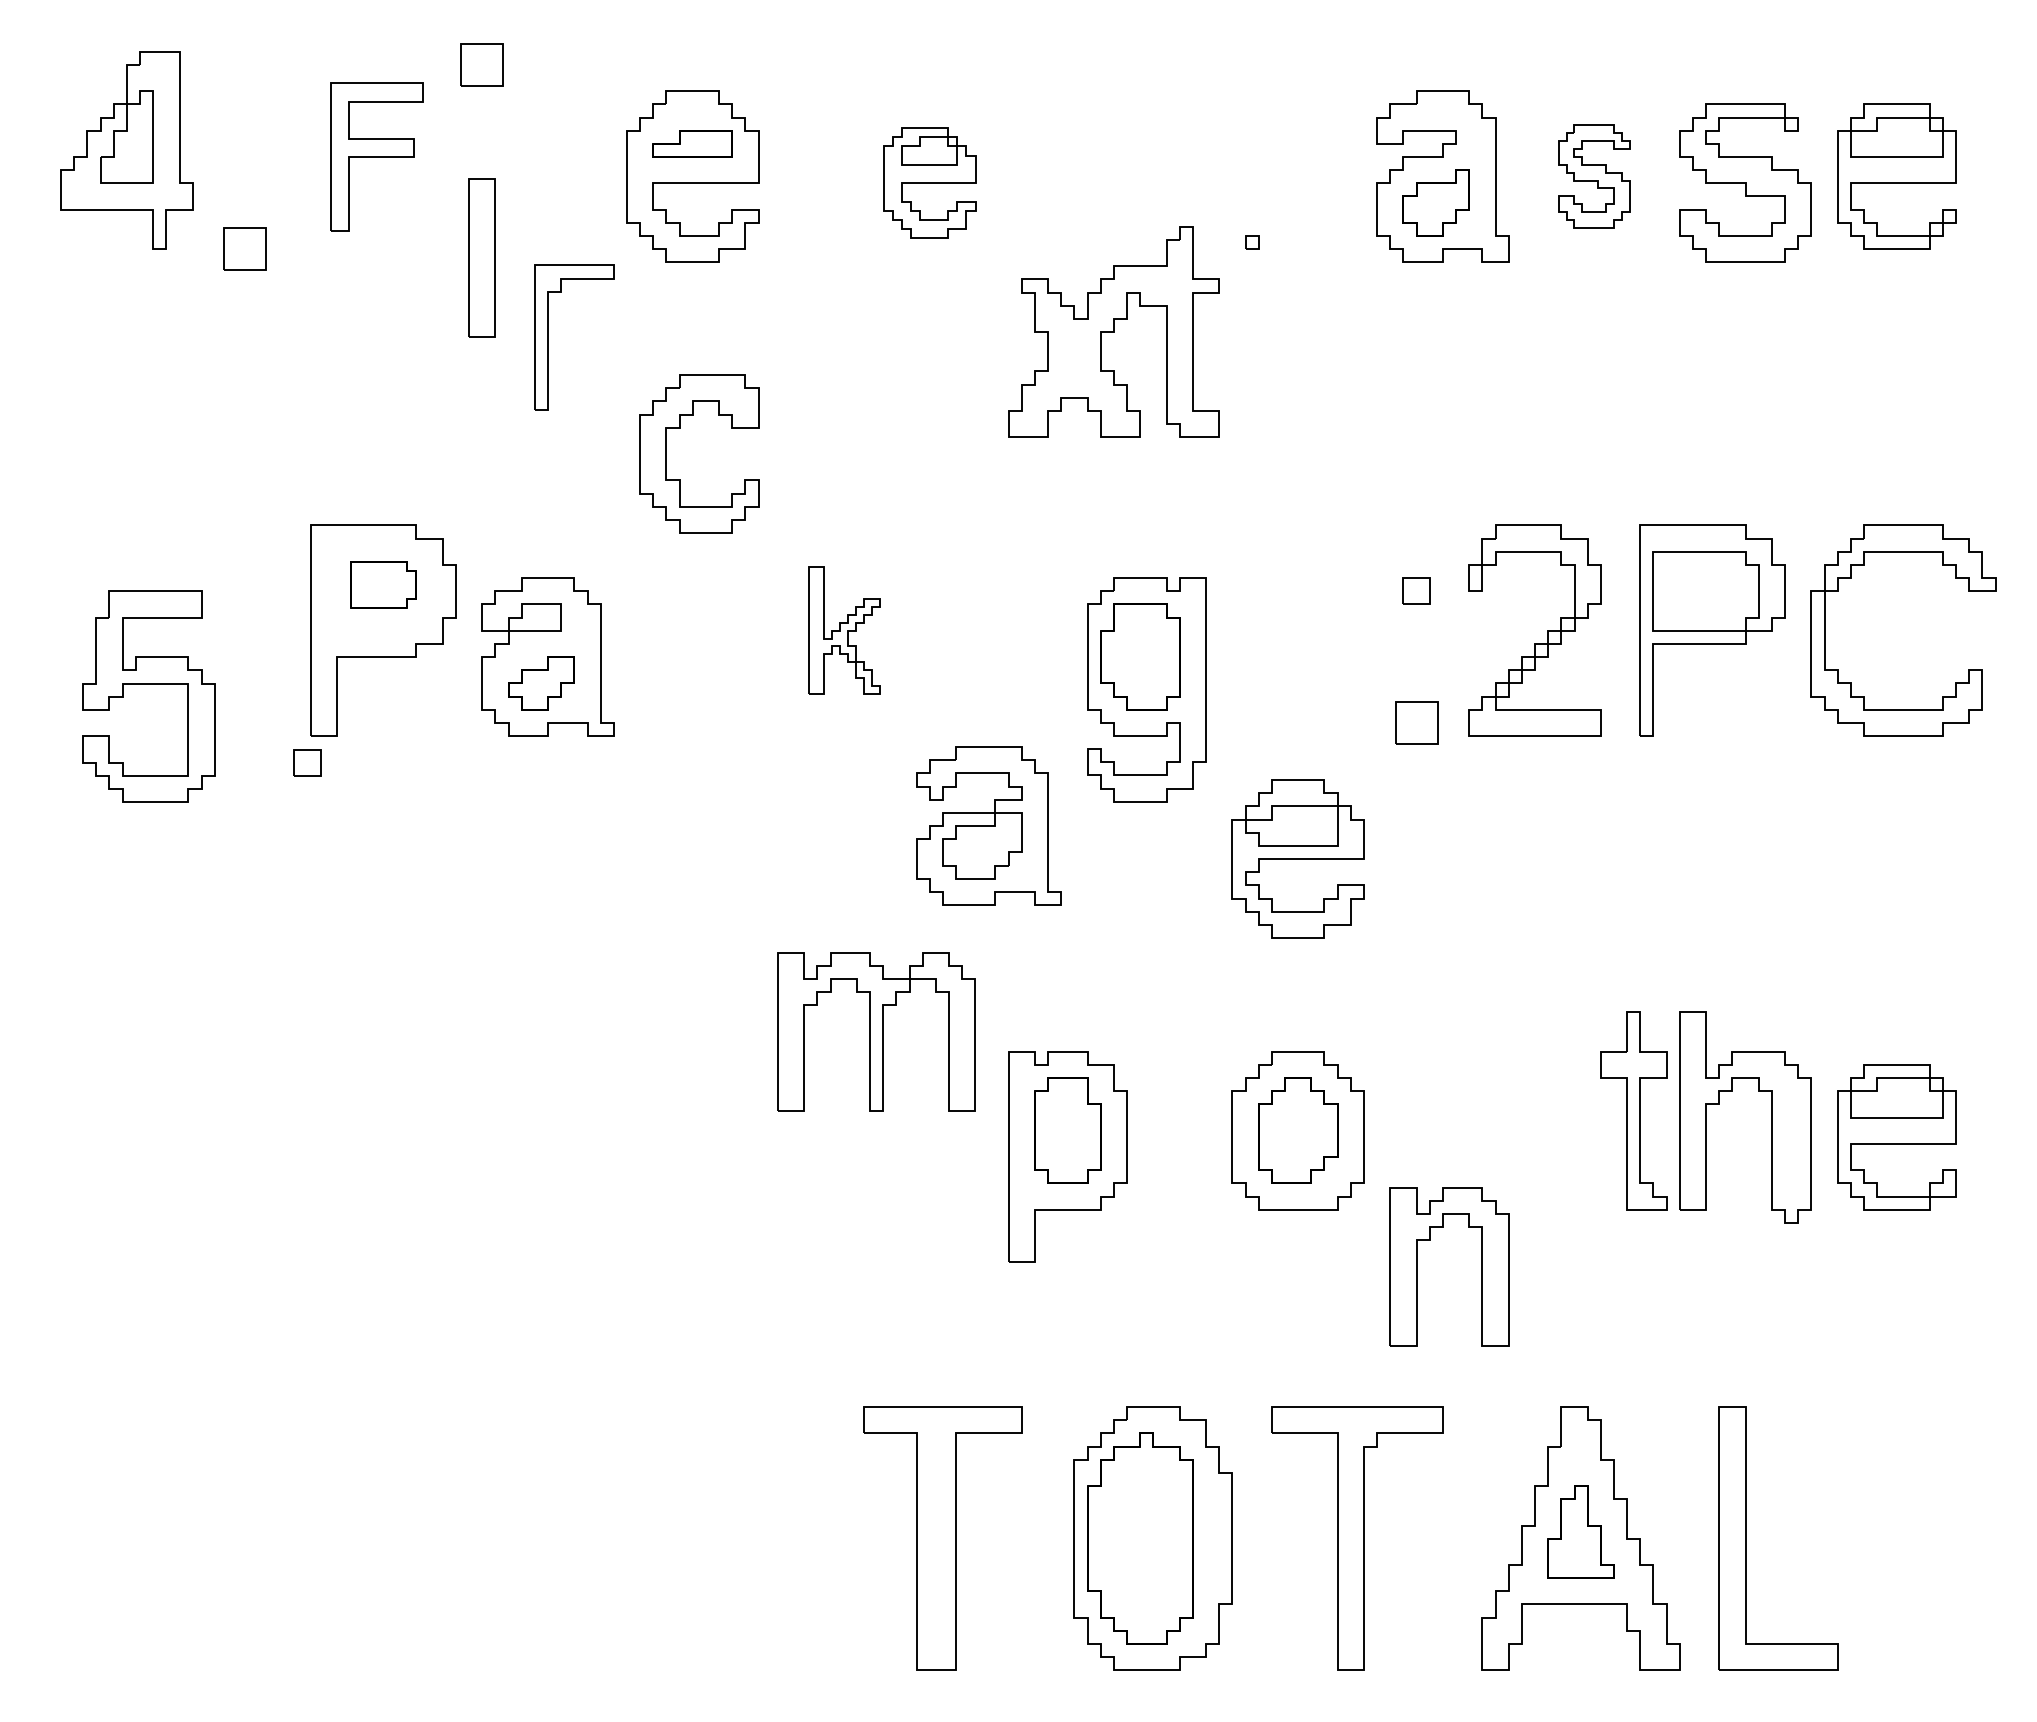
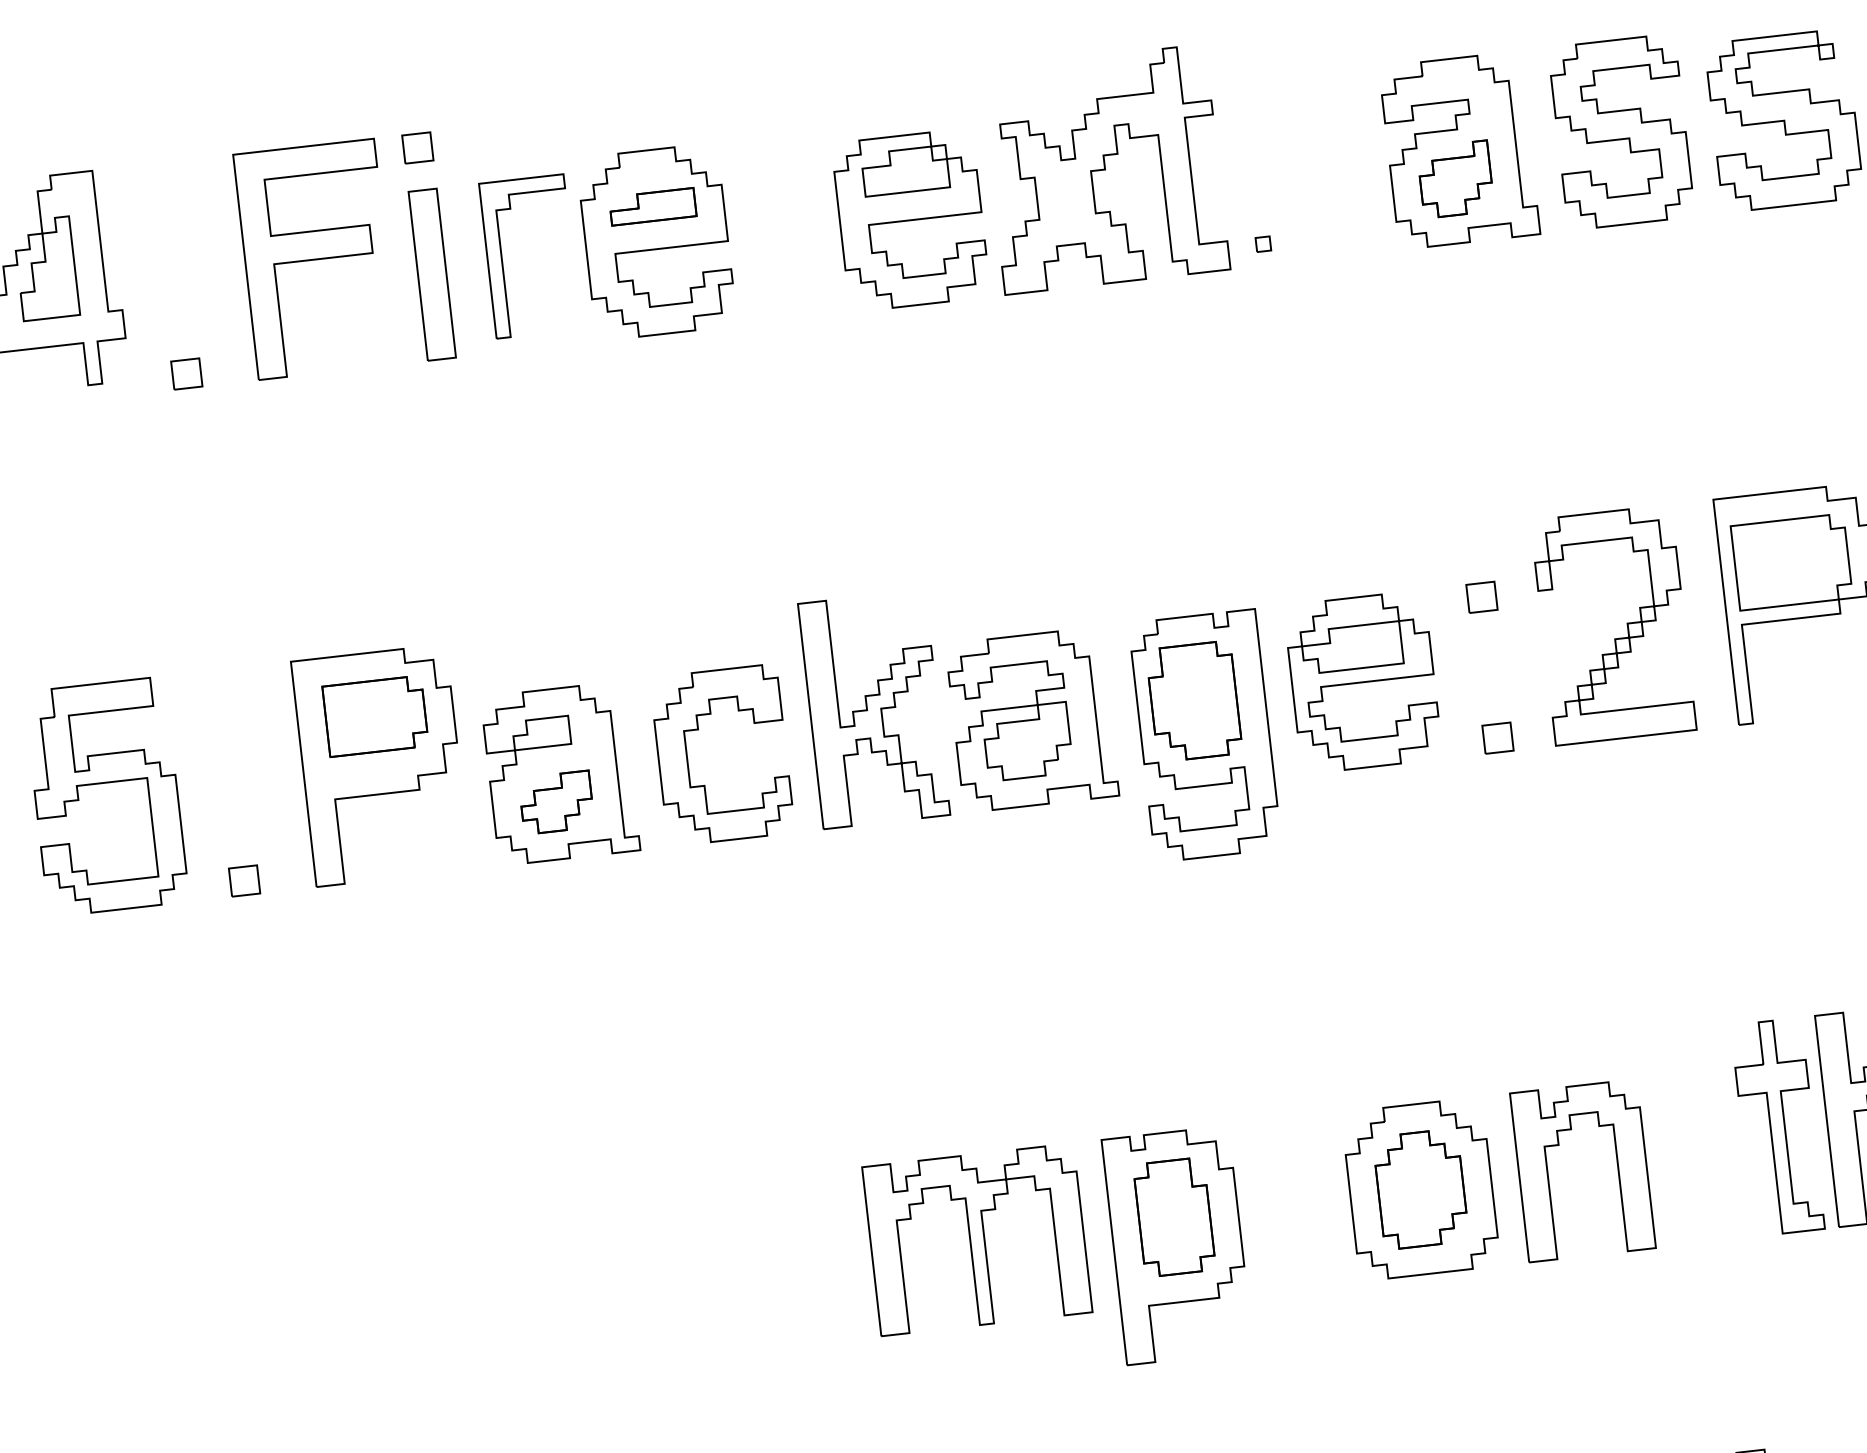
part: (481, 64) -> (417, 147), size x0.62
part: (376, 156) -> (315, 258), size x1.43
part: (1593, 176) -> (1620, 131), size x1.67
part: (929, 182) -> (910, 219), size x1.43
part: (245, 248) -> (186, 373), size x0.62
part: (481, 257) -> (431, 273), moved
part: (1113, 331) -> (1104, 169), moved
part: (548, 337) -> (502, 259), moved
part: (680, 428) -> (699, 730), moved
part: (383, 584) -> (375, 716), size x1.43
part: (843, 630) -> (873, 709), size x1.67
part: (148, 684) -> (104, 783), moved
part: (1416, 722) -> (1497, 737), size x0.62
part: (307, 762) -> (244, 880), moved
part: (988, 825) -> (1031, 719), moved
part: (1297, 858) -> (1362, 681), moved
part: (876, 1031) -> (977, 1239), moved
part: (1417, 1266) -> (1548, 1174), moved

